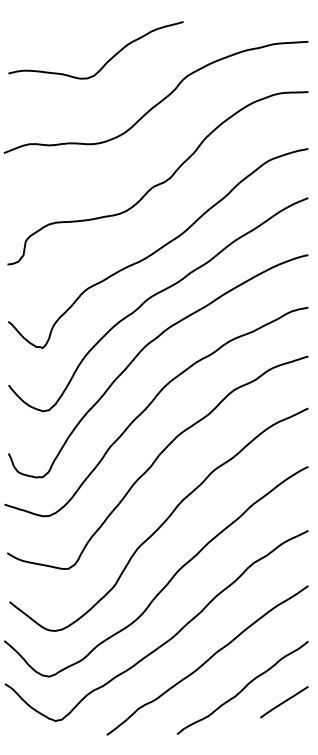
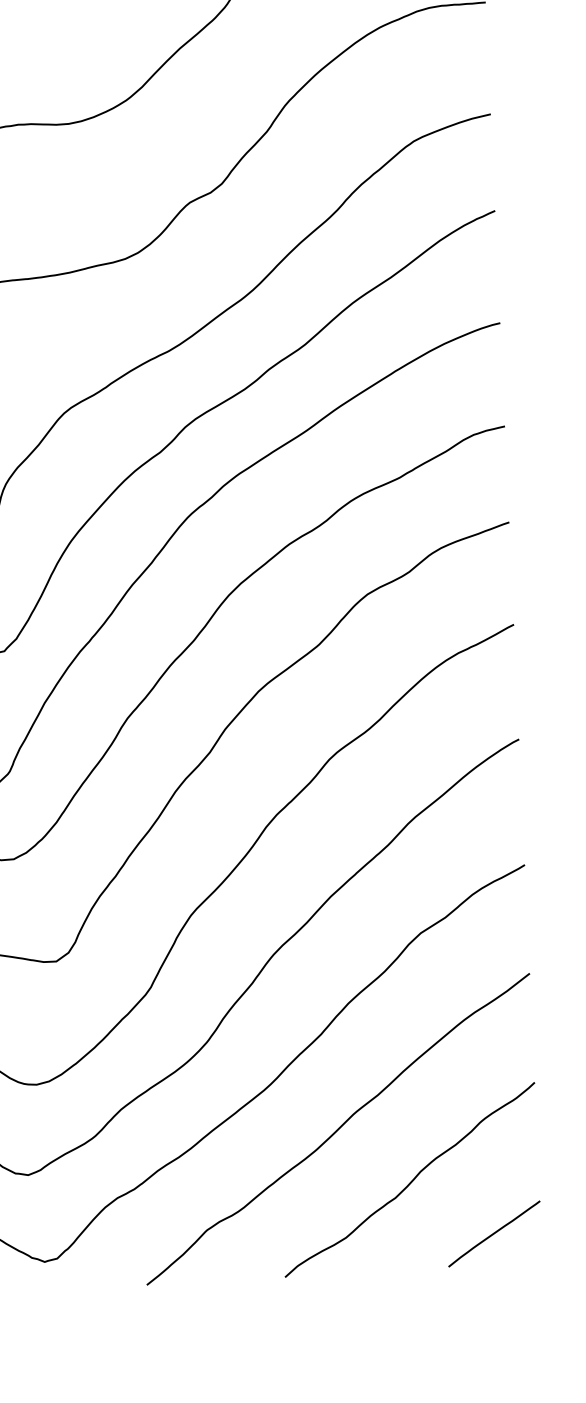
line: (284, 702) -> (494, 1234), moved

